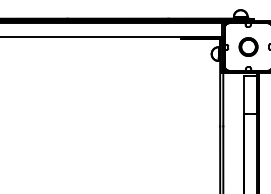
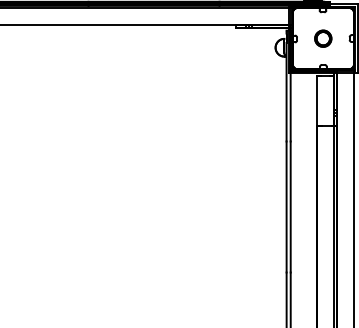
part: (247, 46) -> (322, 38), size x0.7

